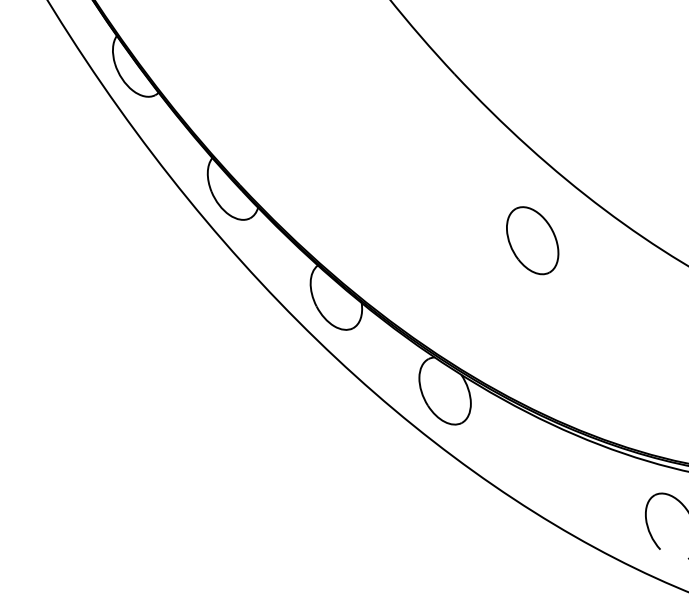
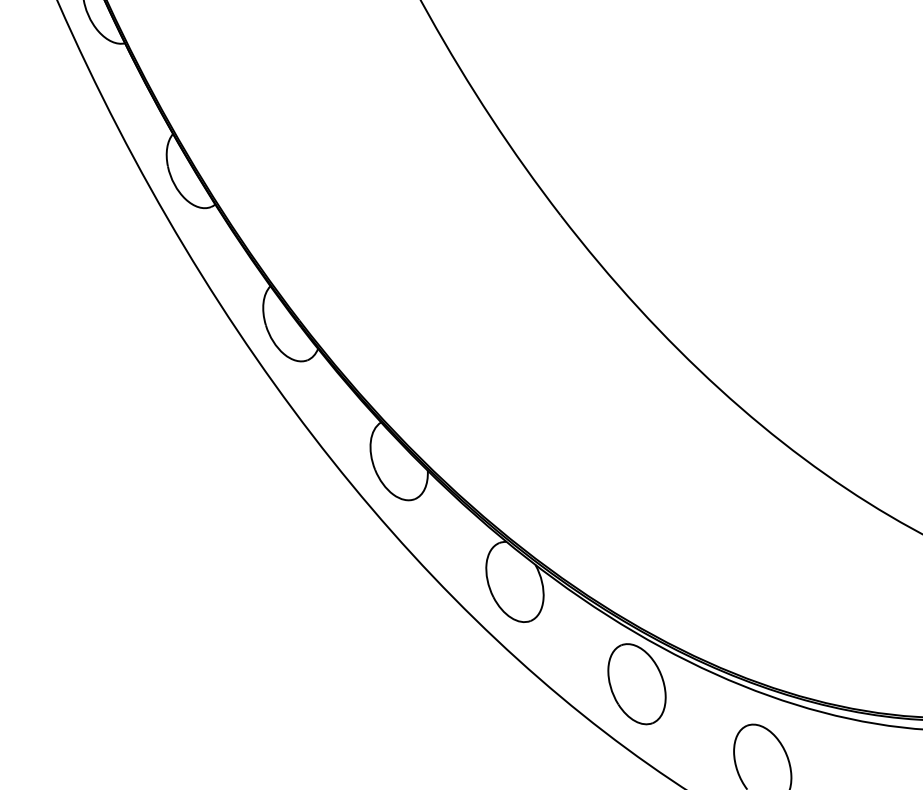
part: (532, 241) -> (636, 684), moved

